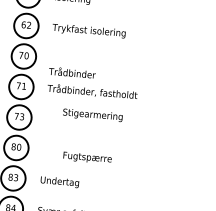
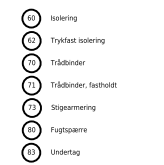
text: (71, 73) -> (67, 62), moved
text: (93, 114) -> (73, 107), moved
text: (86, 158) -> (68, 130), moved

